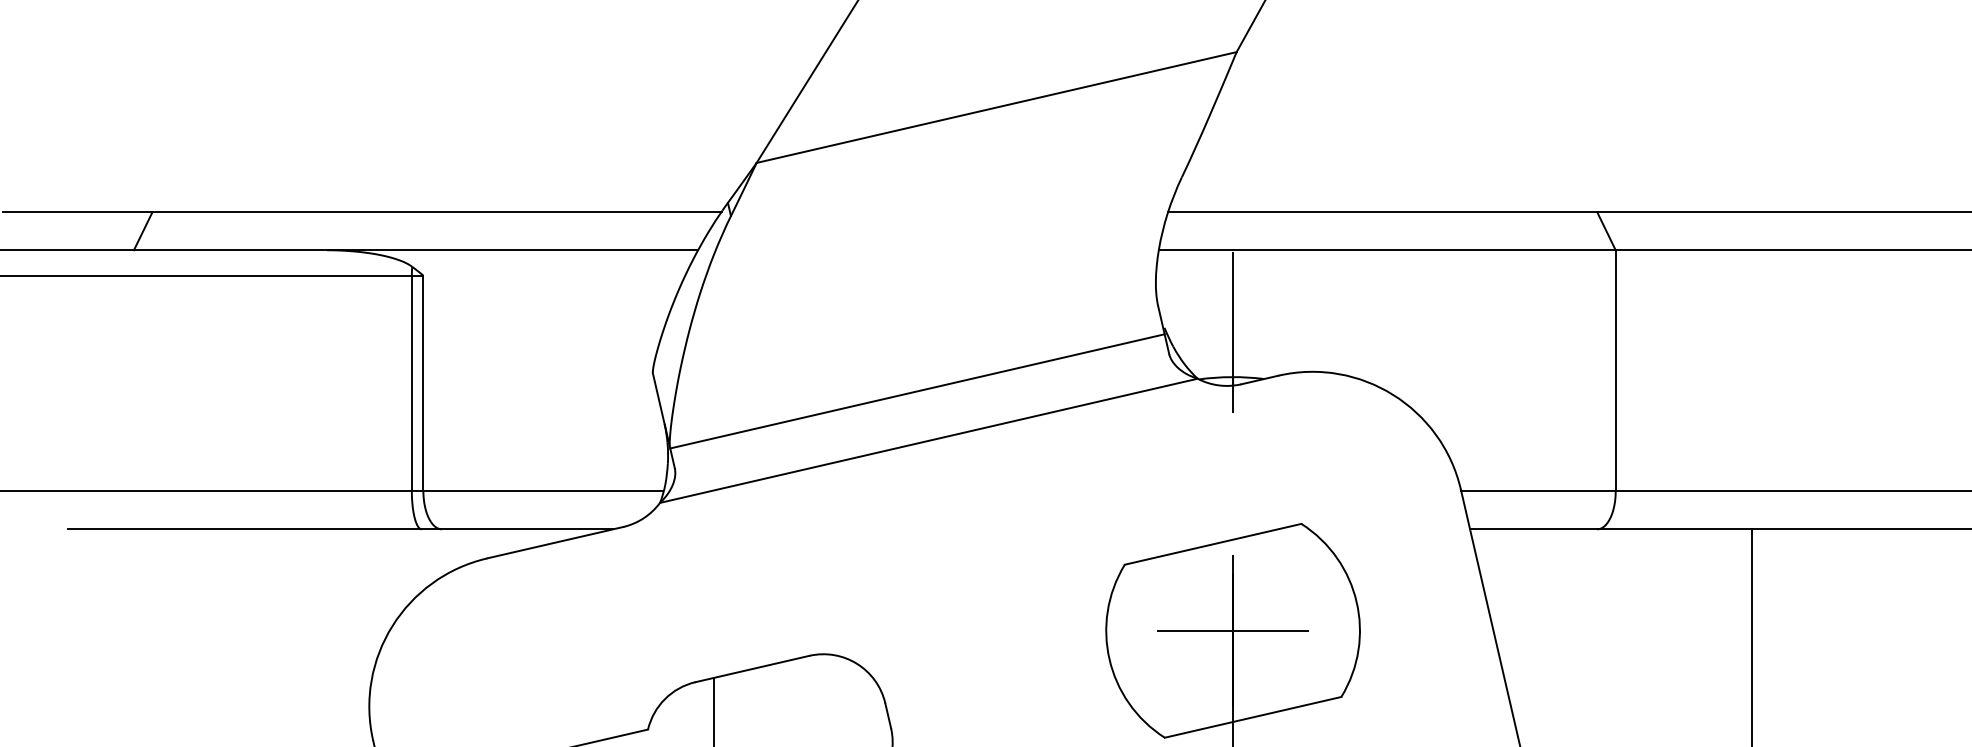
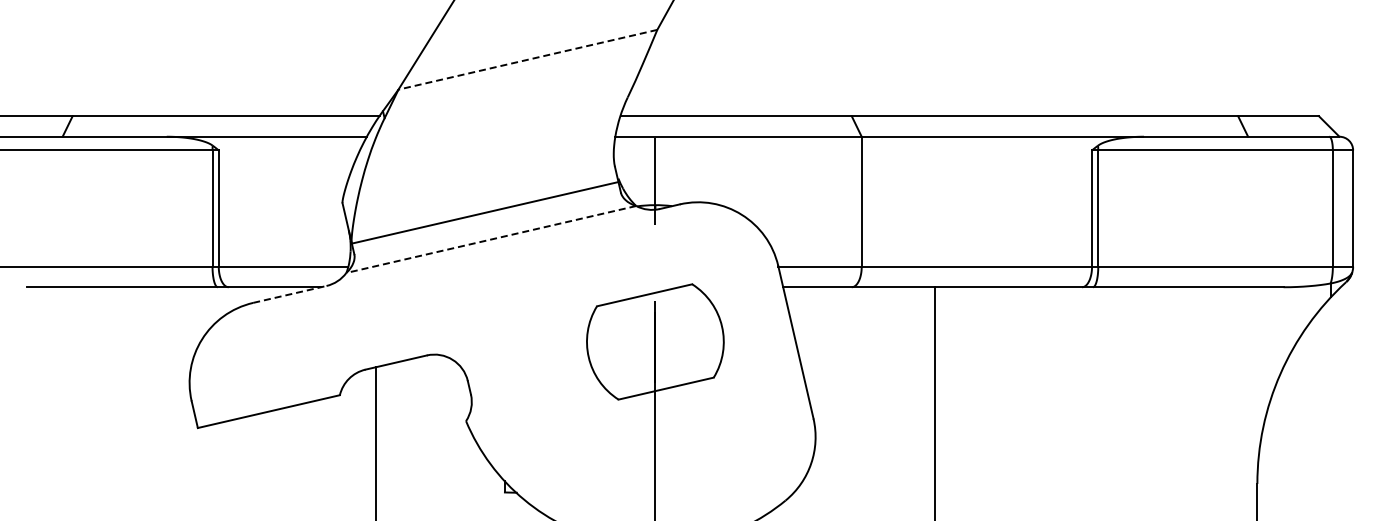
line: (995, 107) -> (527, 59), solid -> dashed
line: (929, 440) -> (491, 239), solid -> dashed
line: (554, 542) -> (289, 294), solid -> dashed
line: (1233, 629) -> (655, 341), removed

